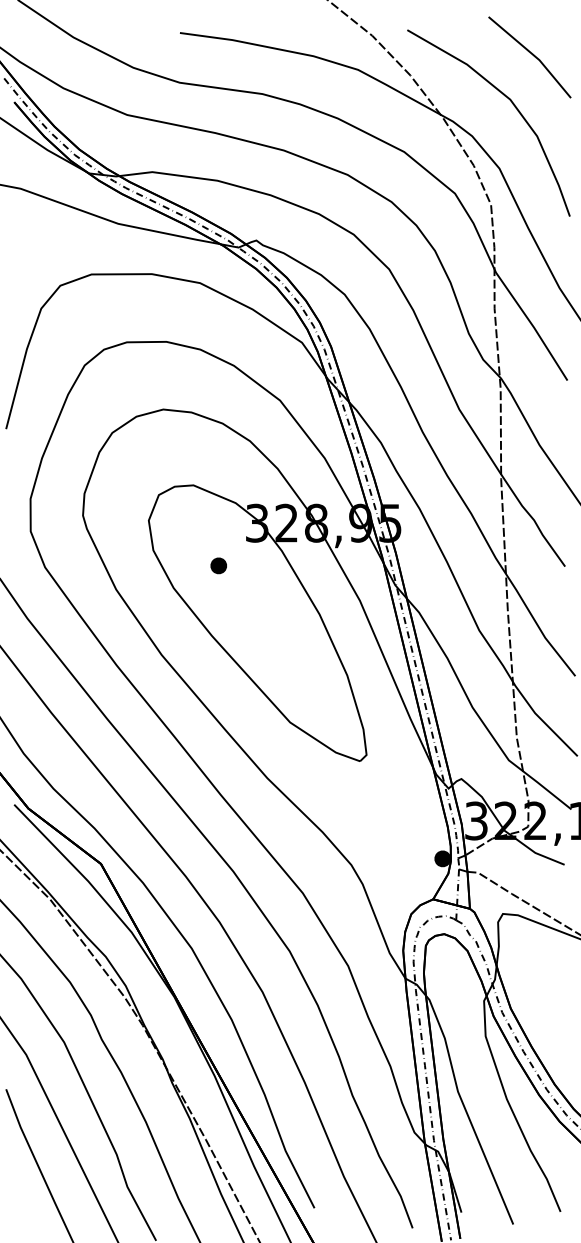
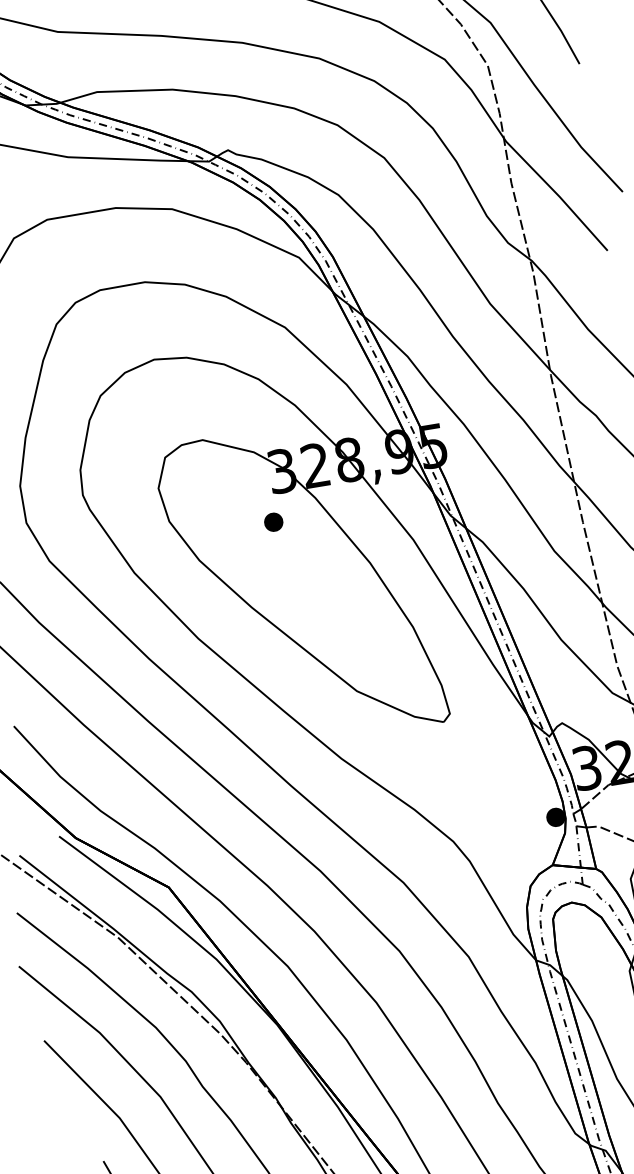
part: (218, 565) -> (273, 521), moved

